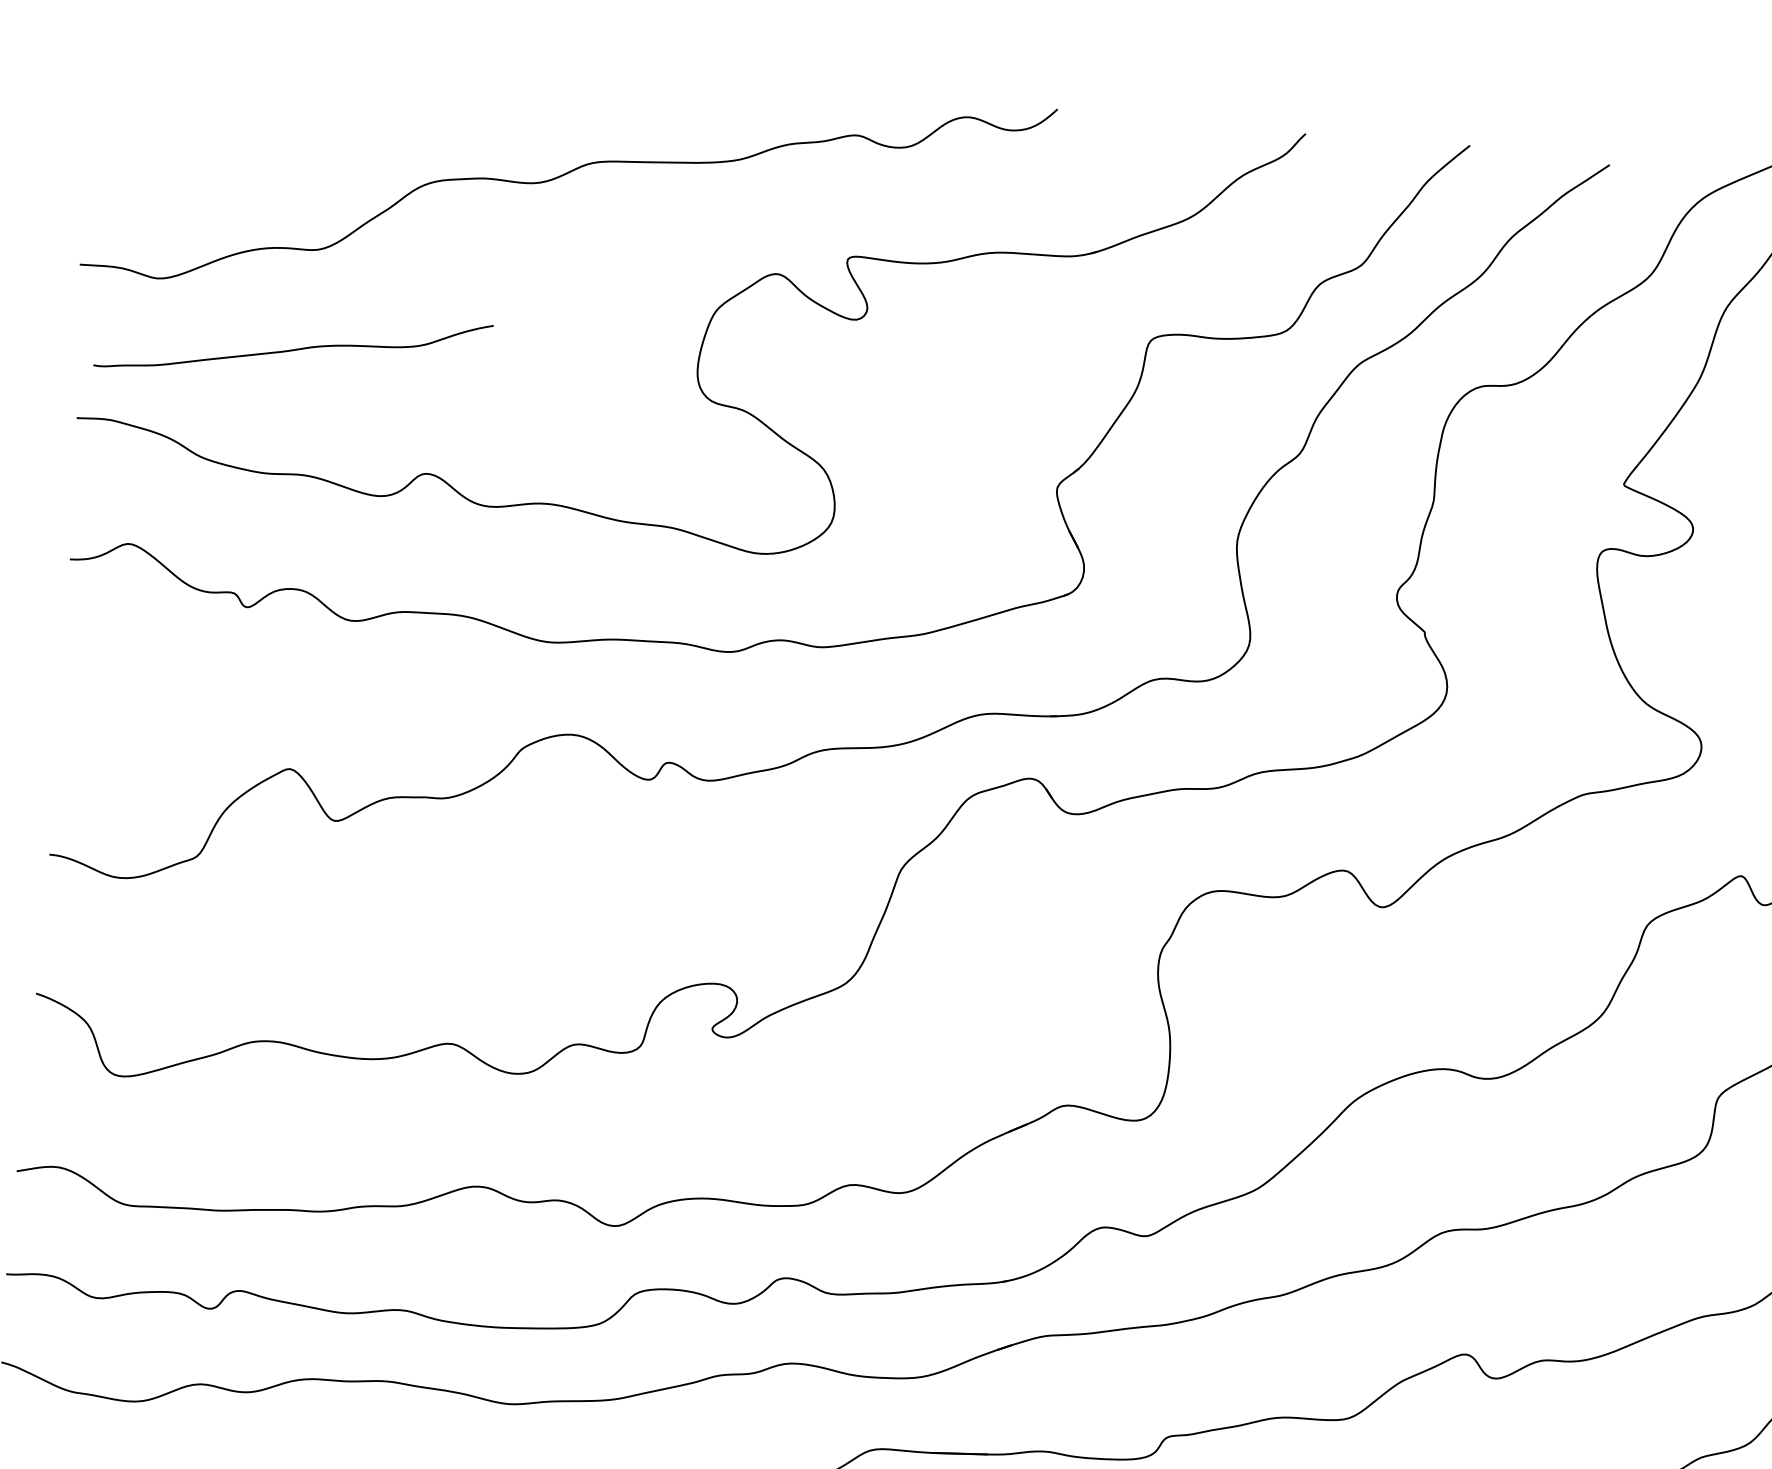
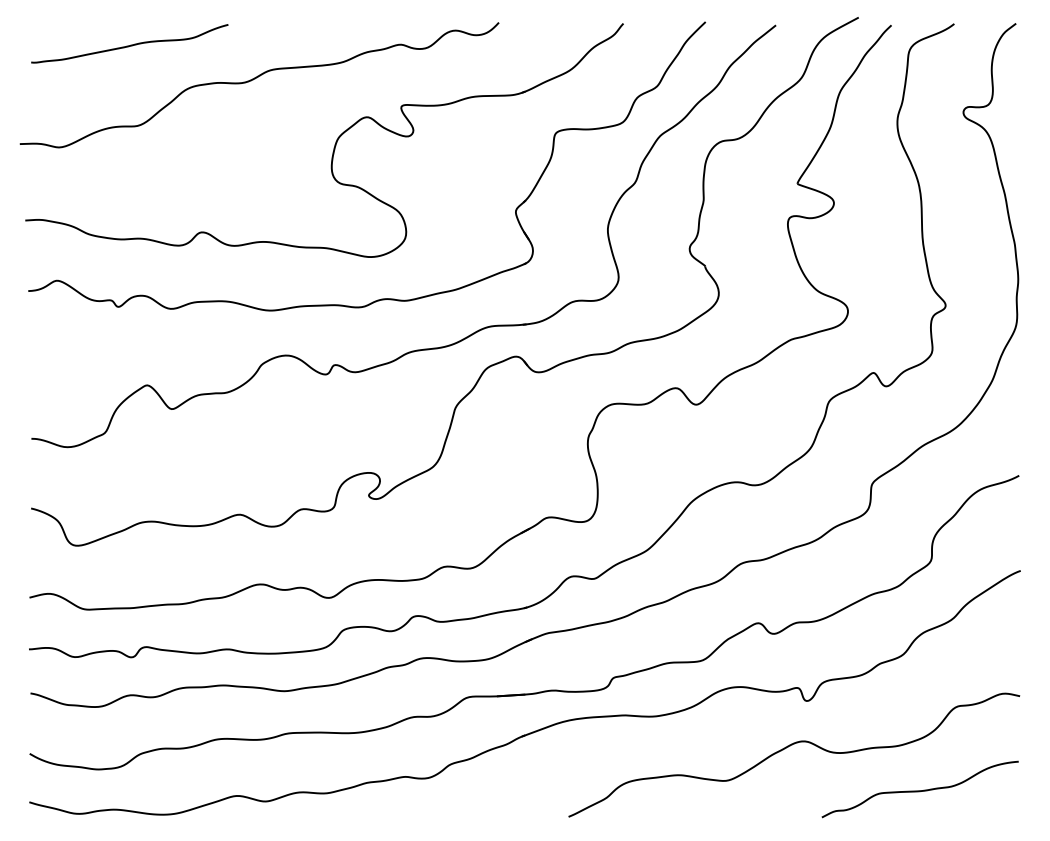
curve: (294, 347) -> (130, 44), moved

